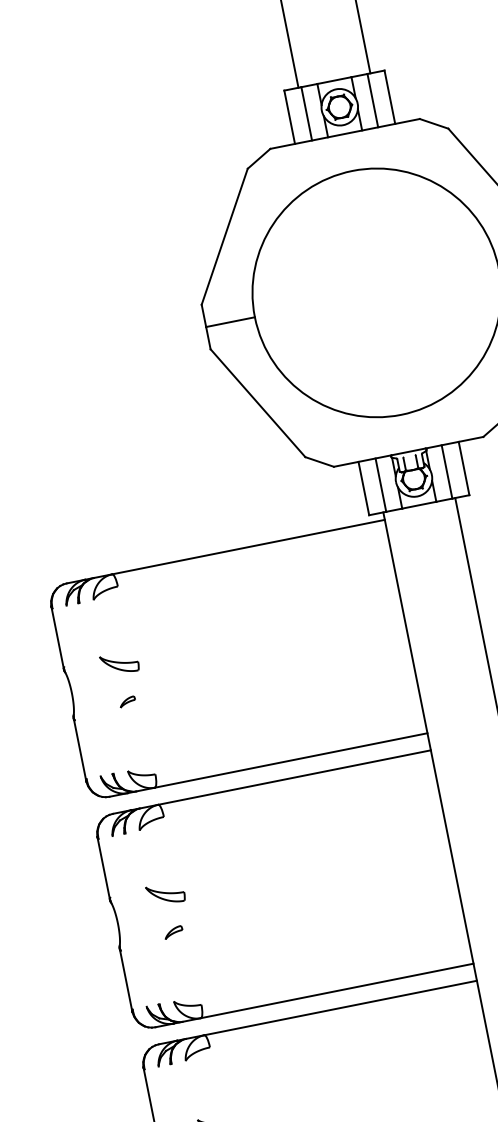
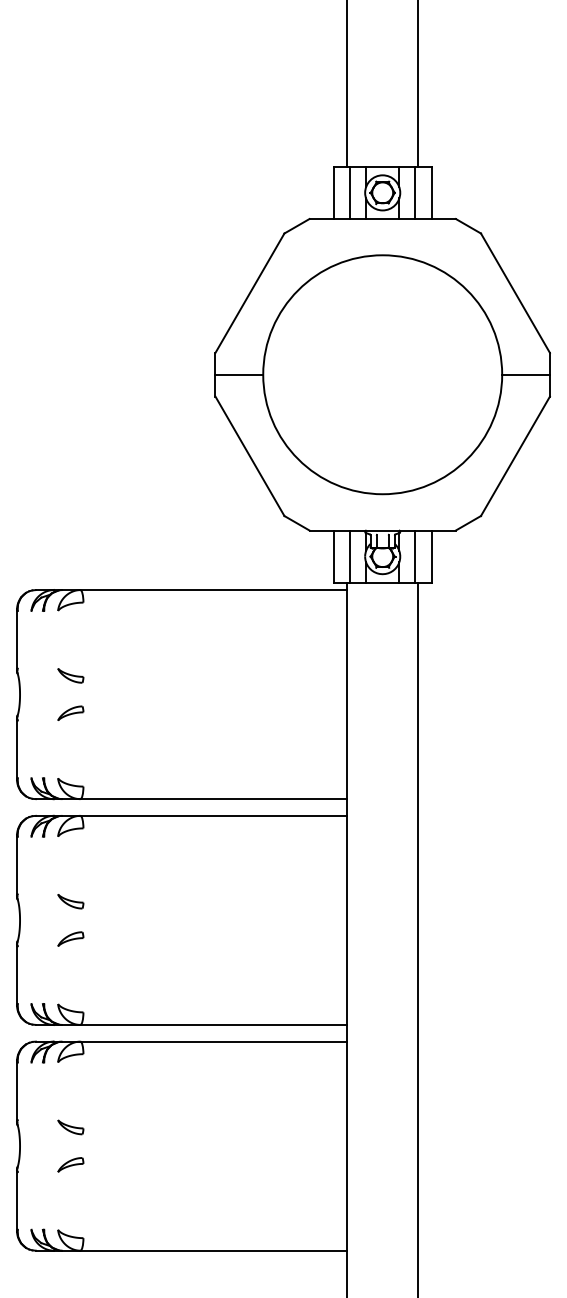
part: (119, 663) -> (70, 675), size x0.71
part: (127, 701) -> (70, 712), size x1.67
part: (165, 894) -> (70, 901), size x0.71
part: (173, 932) -> (70, 938), size x1.43

